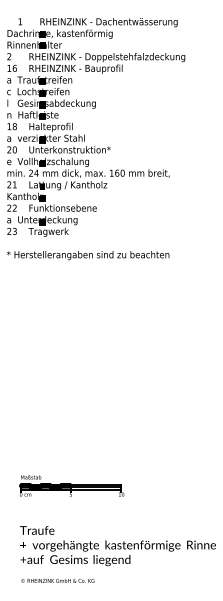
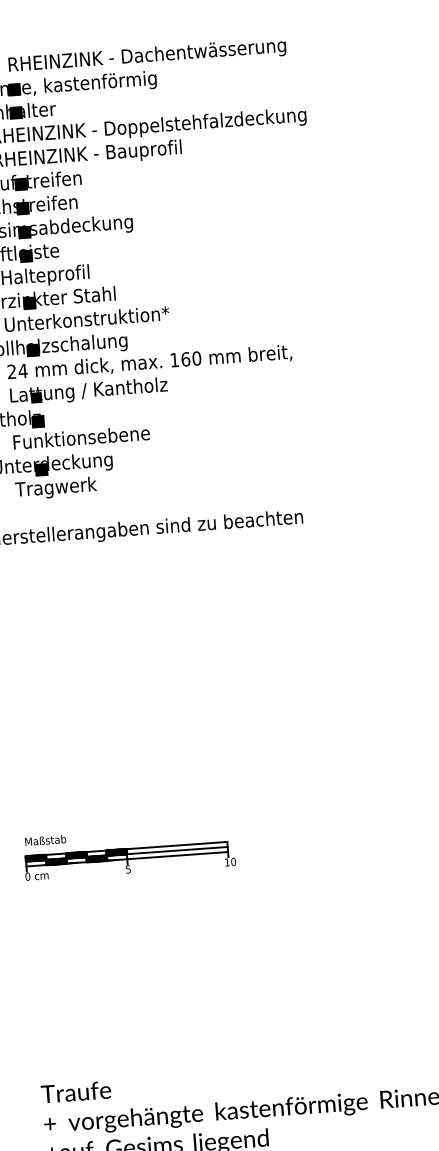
part: (71, 485) -> (128, 851), moved

